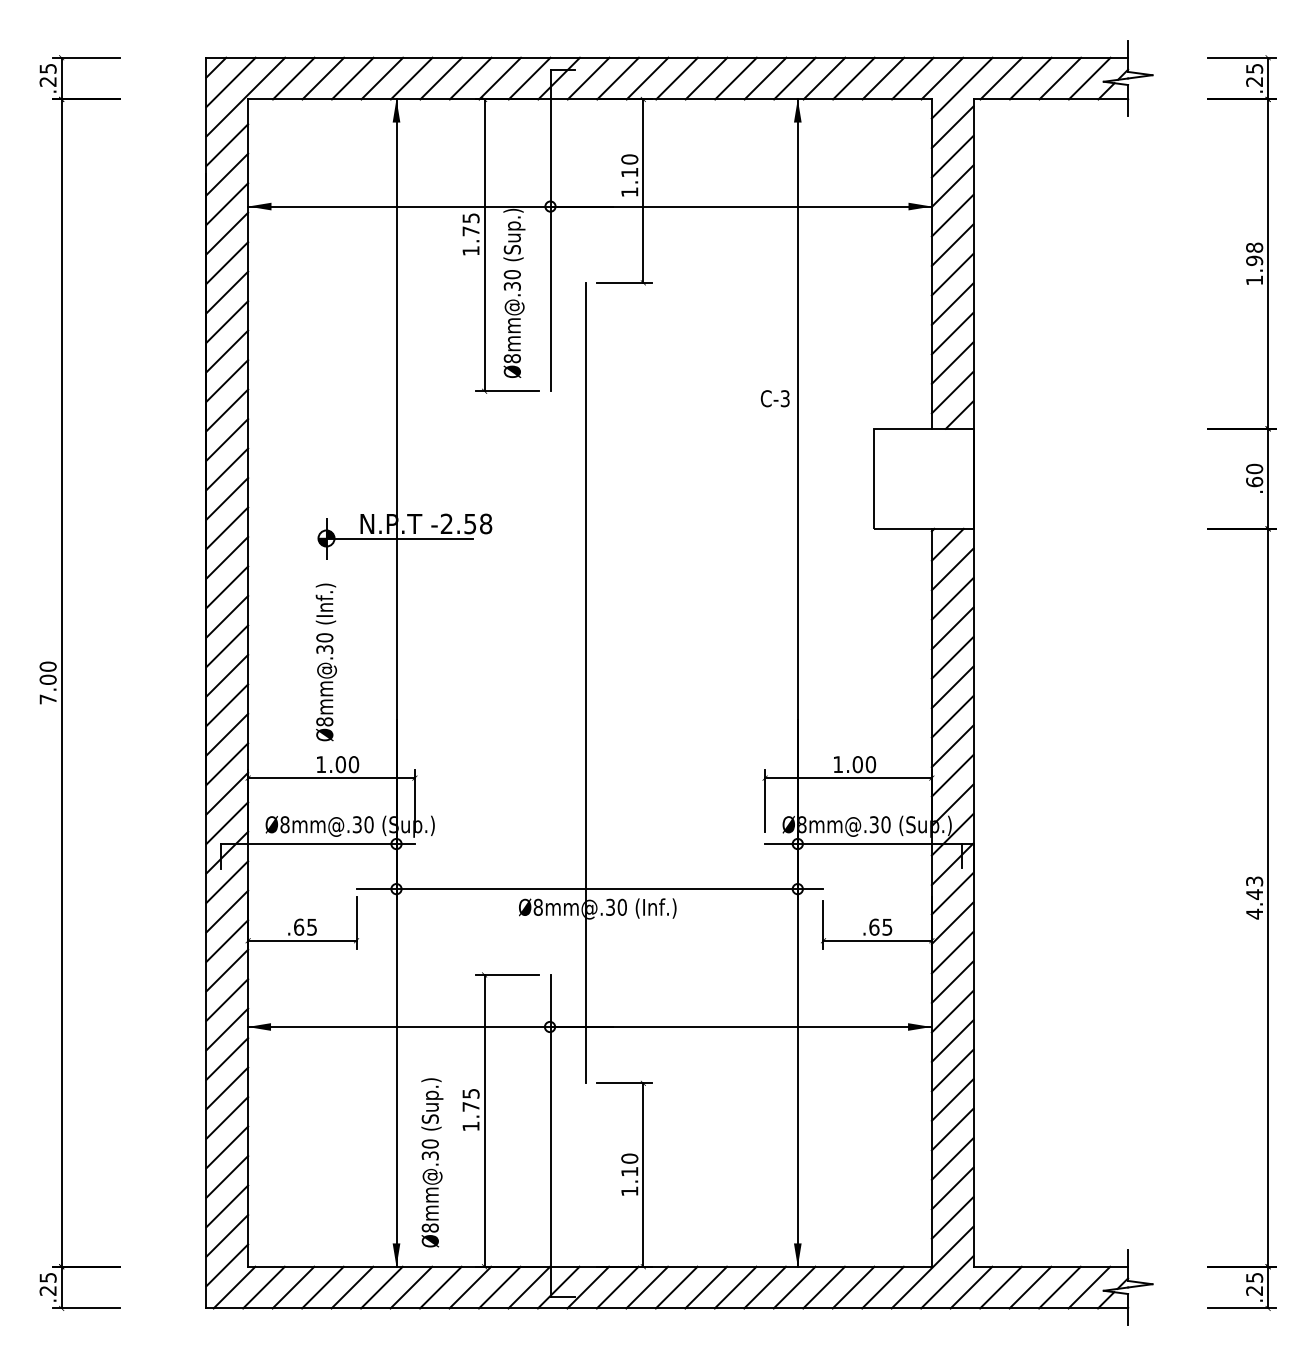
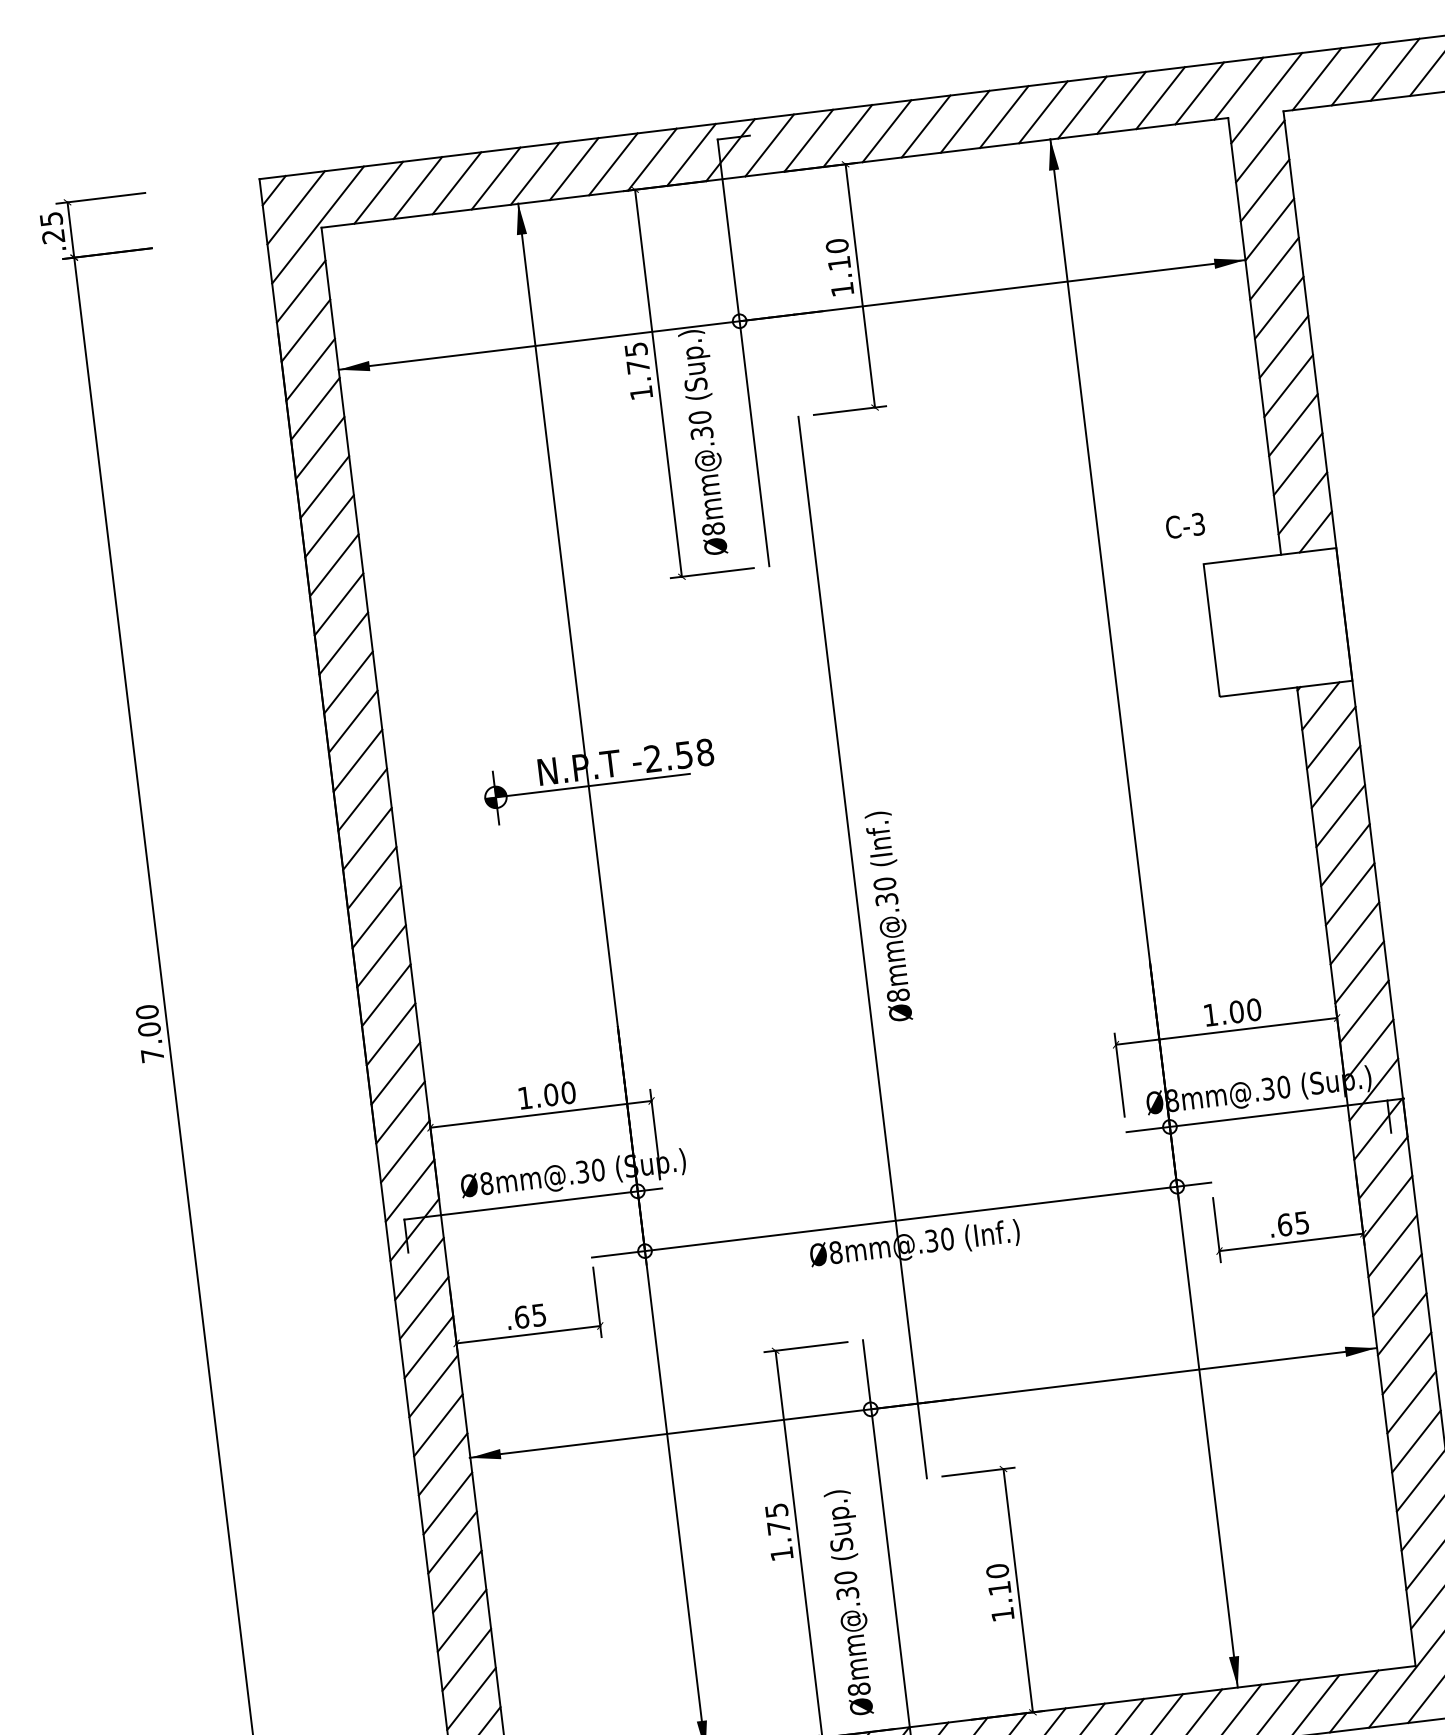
text: (774, 398) -> (1184, 525), moved
text: (325, 662) -> (889, 916), moved
text: (432, 1162) -> (851, 1602), moved

